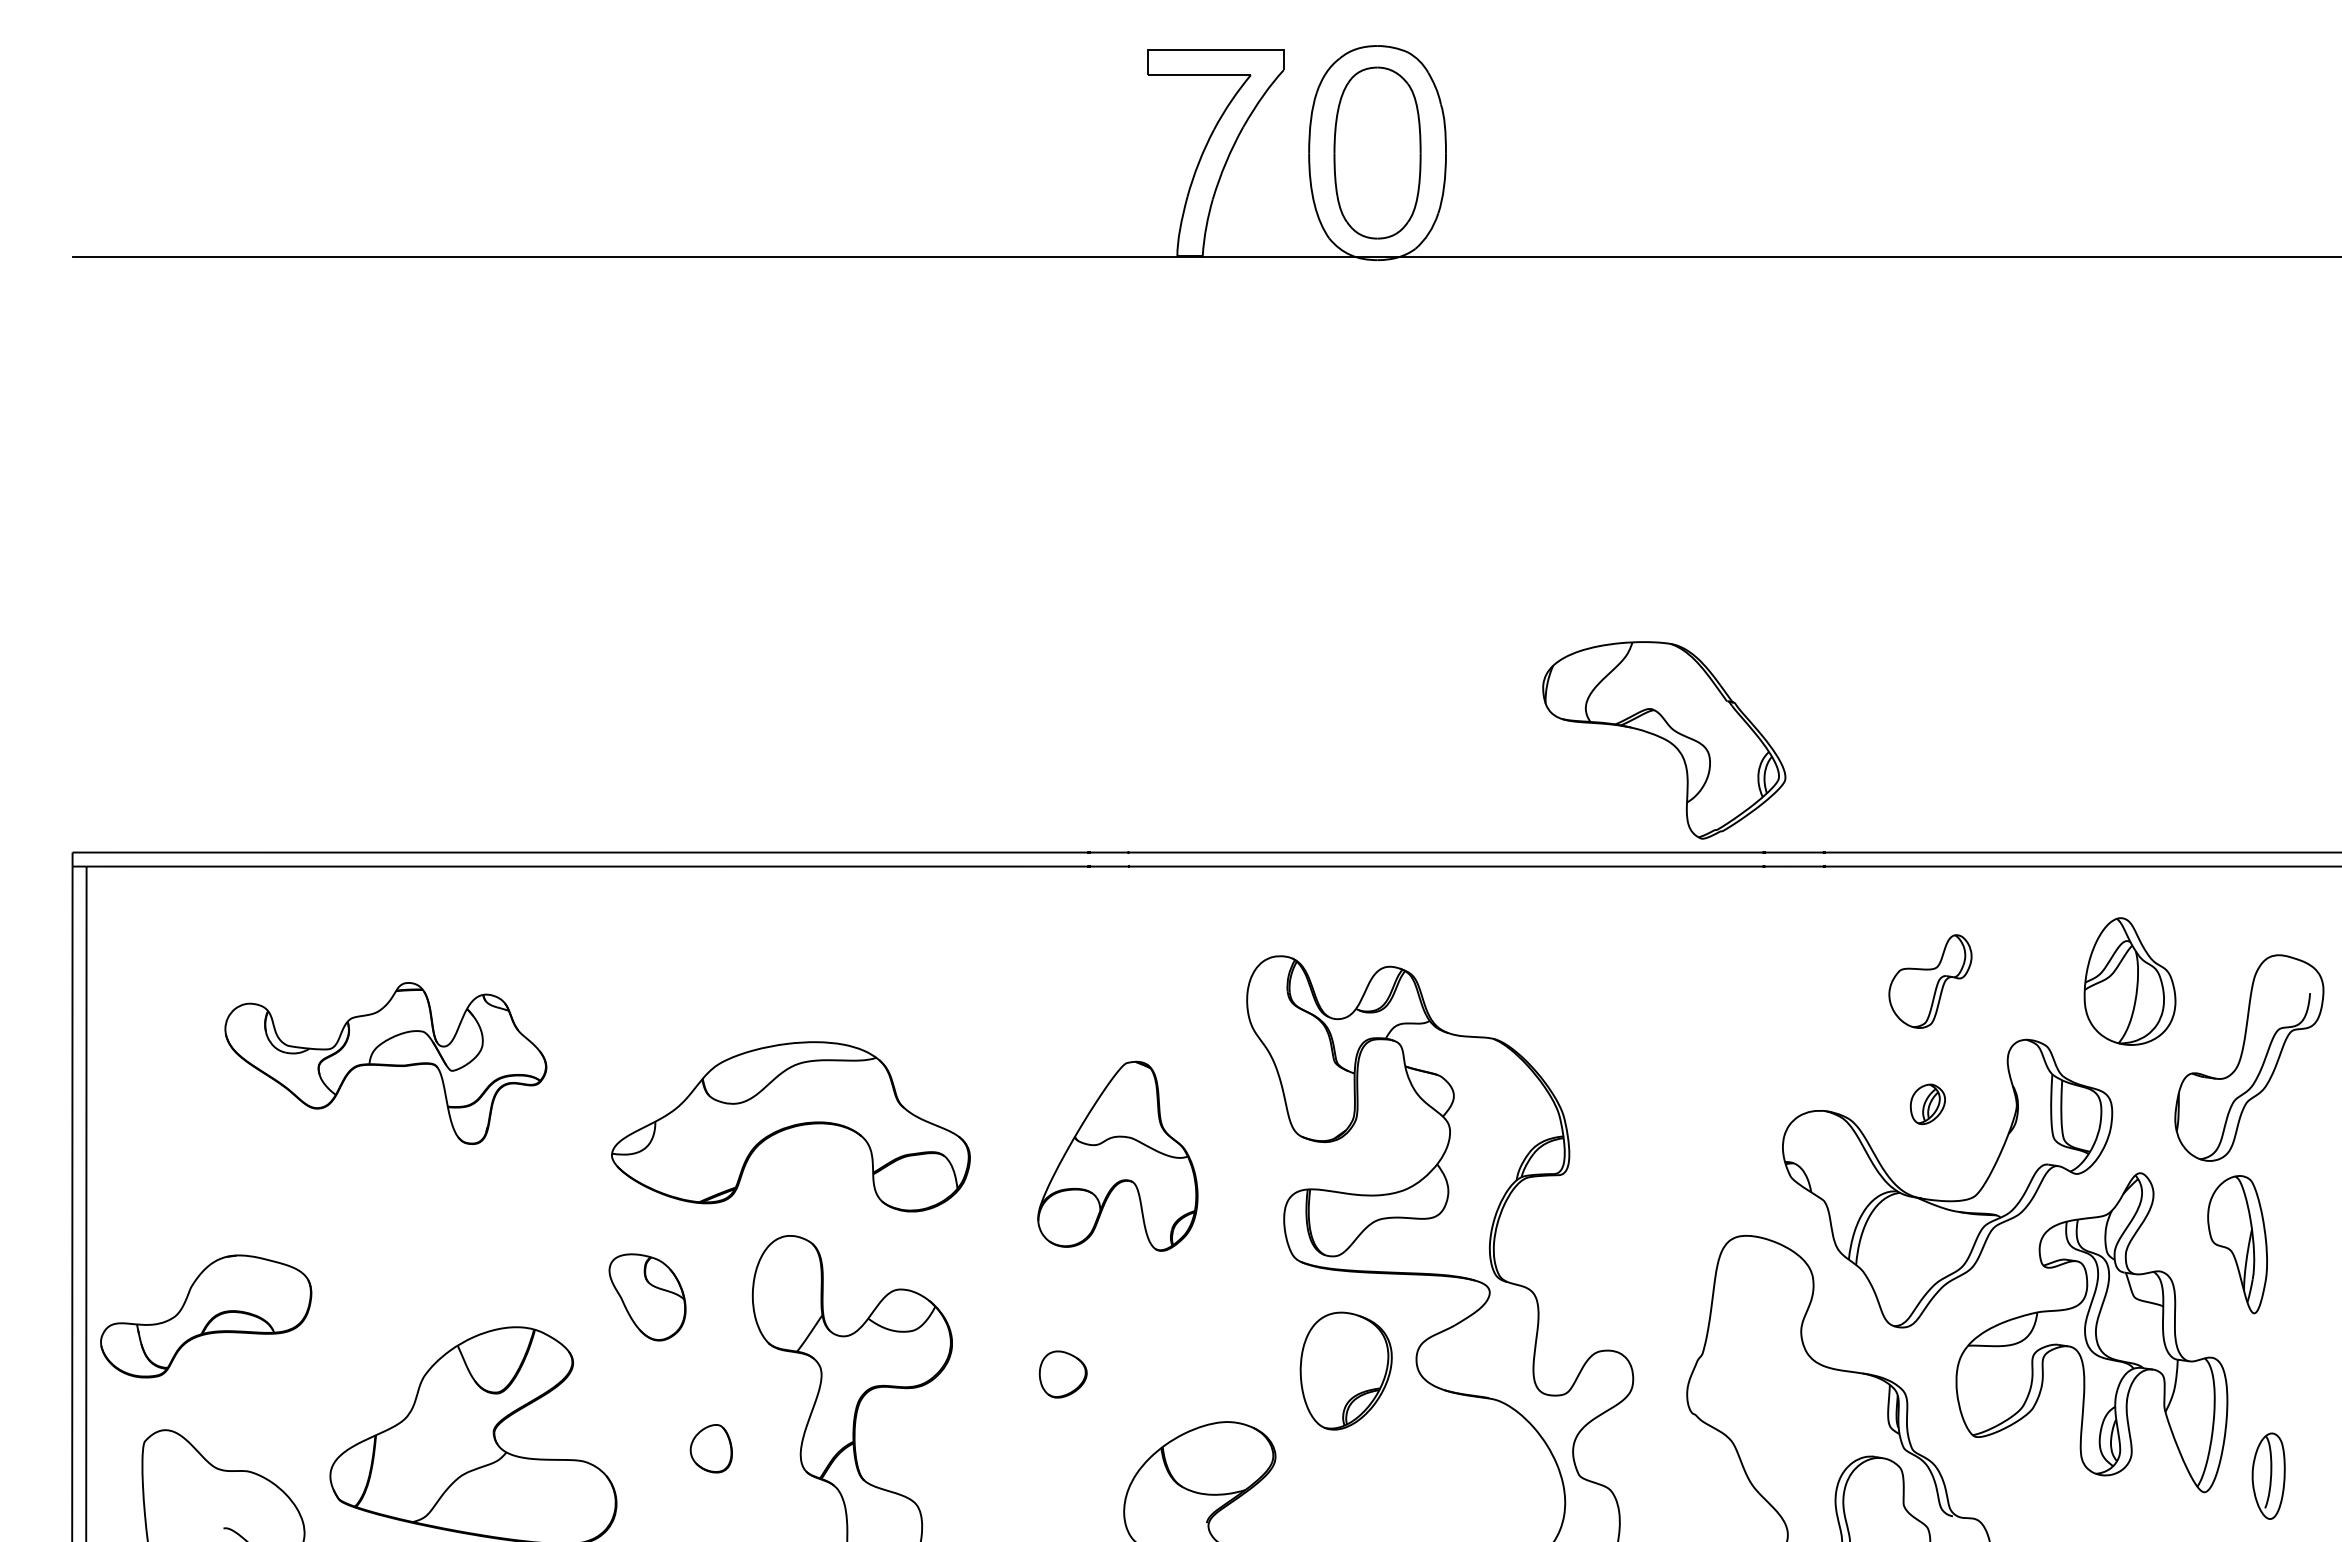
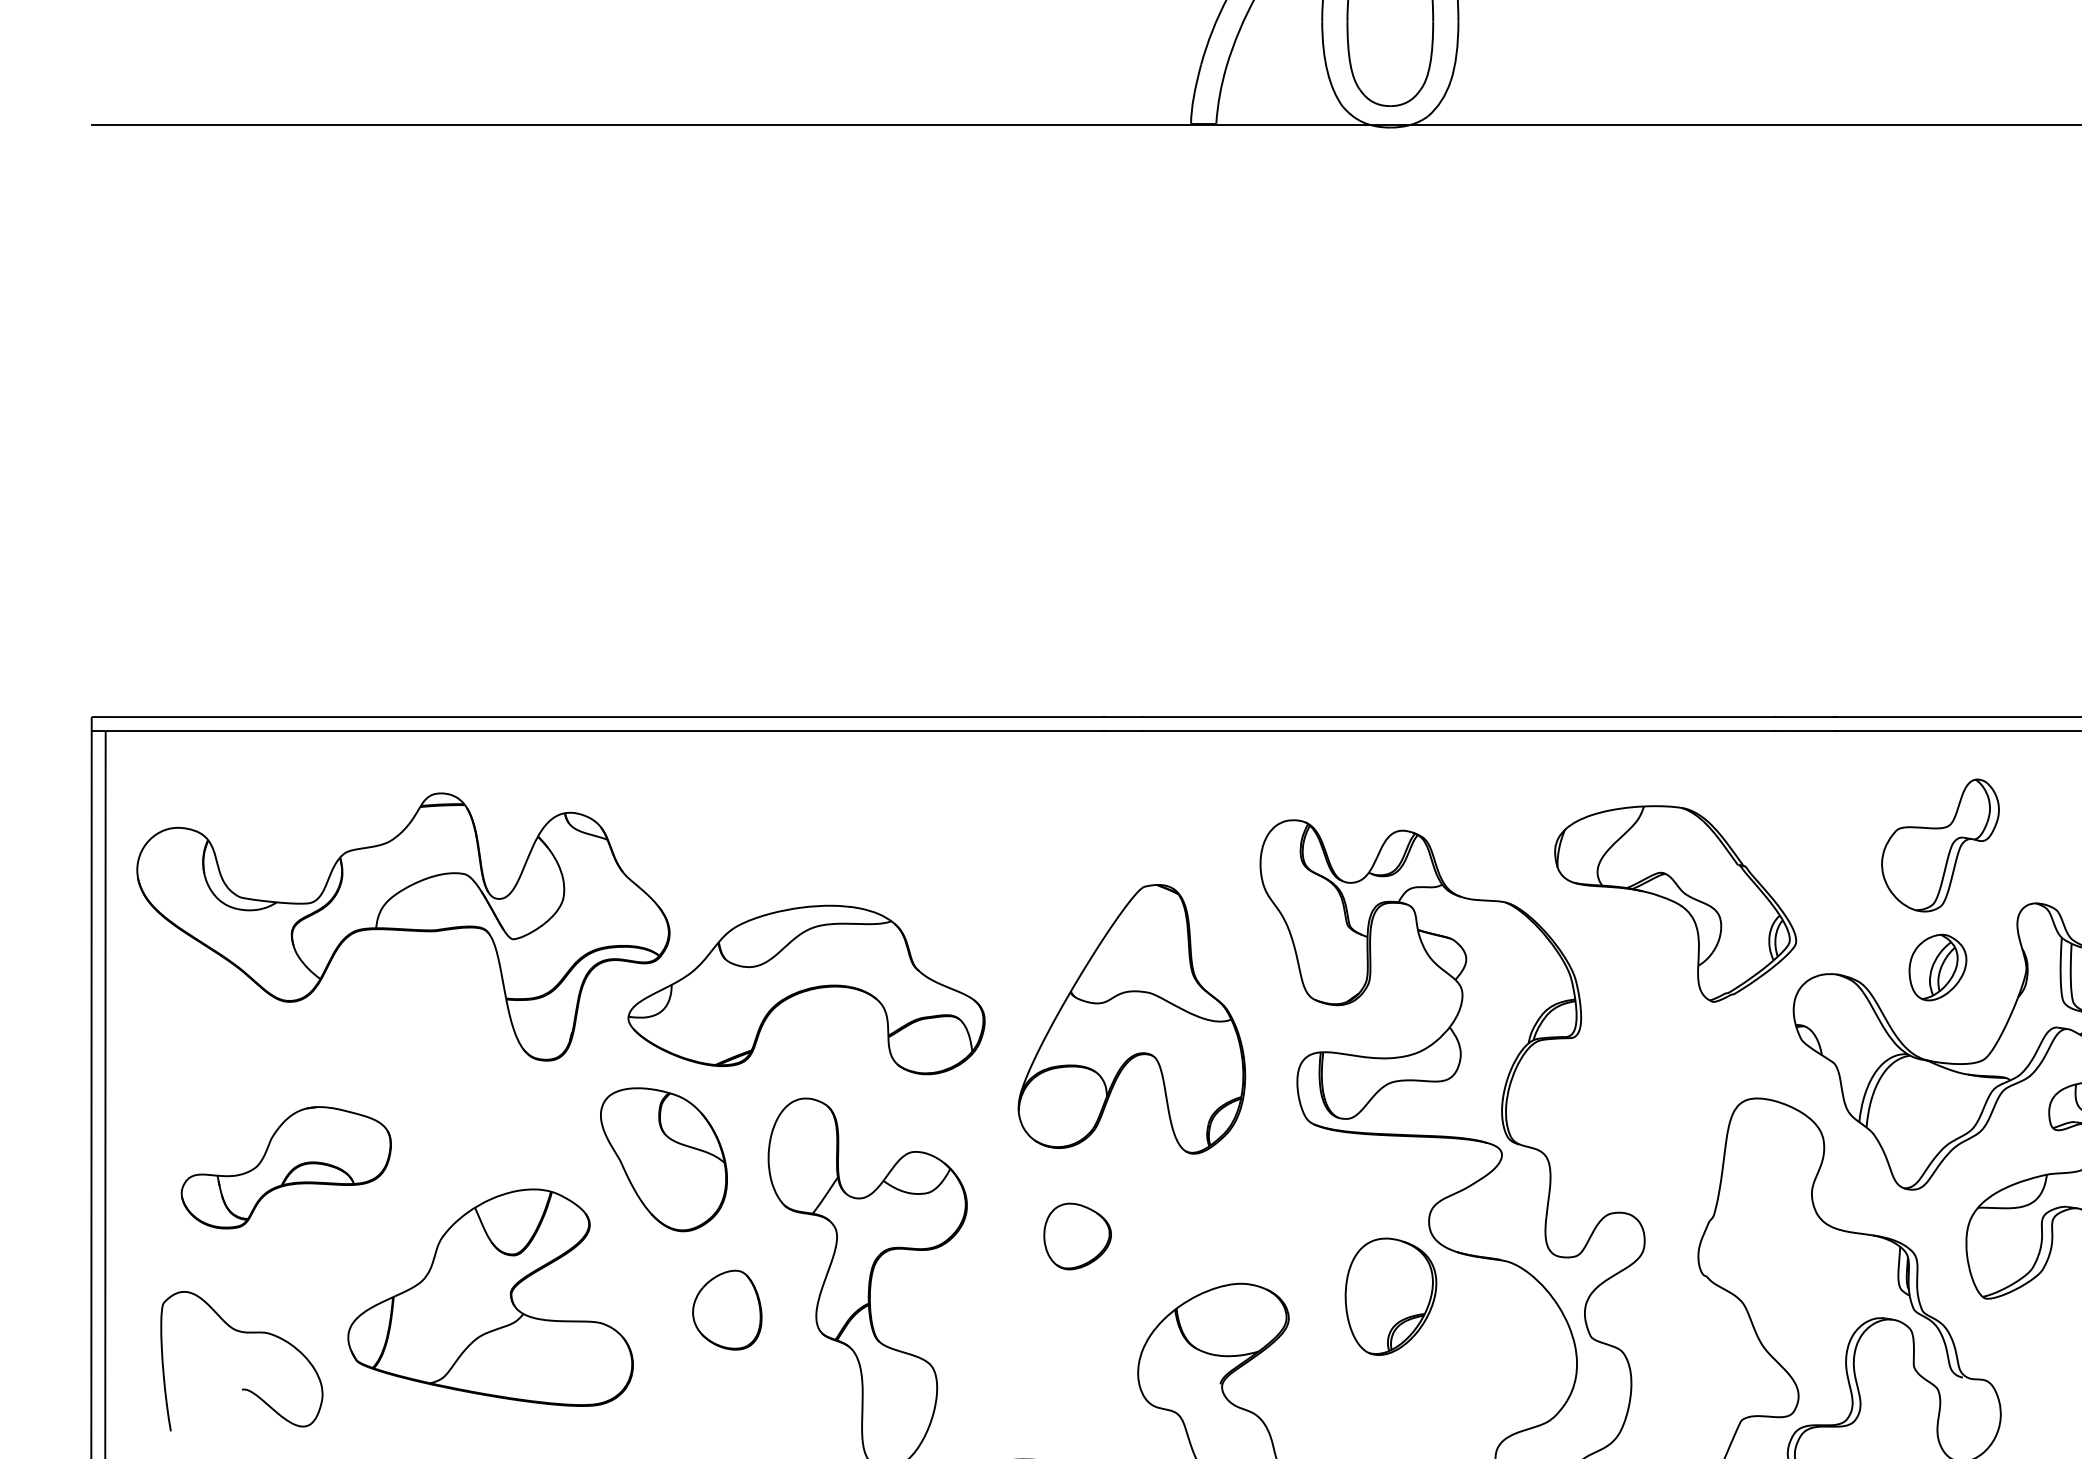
part: (1664, 740) -> (1675, 904), moved
part: (1930, 981) -> (1940, 845), size x1.43
part: (385, 1063) -> (403, 926), size x1.67
part: (1927, 1104) -> (1937, 967), size x1.67
part: (1117, 1156) -> (1131, 1019), size x1.43
part: (647, 1297) -> (663, 1159), size x1.67
part: (206, 1316) -> (286, 1167), moved
part: (1345, 1370) -> (1390, 1296), moved
part: (1062, 1374) -> (1076, 1236), size x1.43
part: (711, 1448) -> (727, 1310), size x1.67

